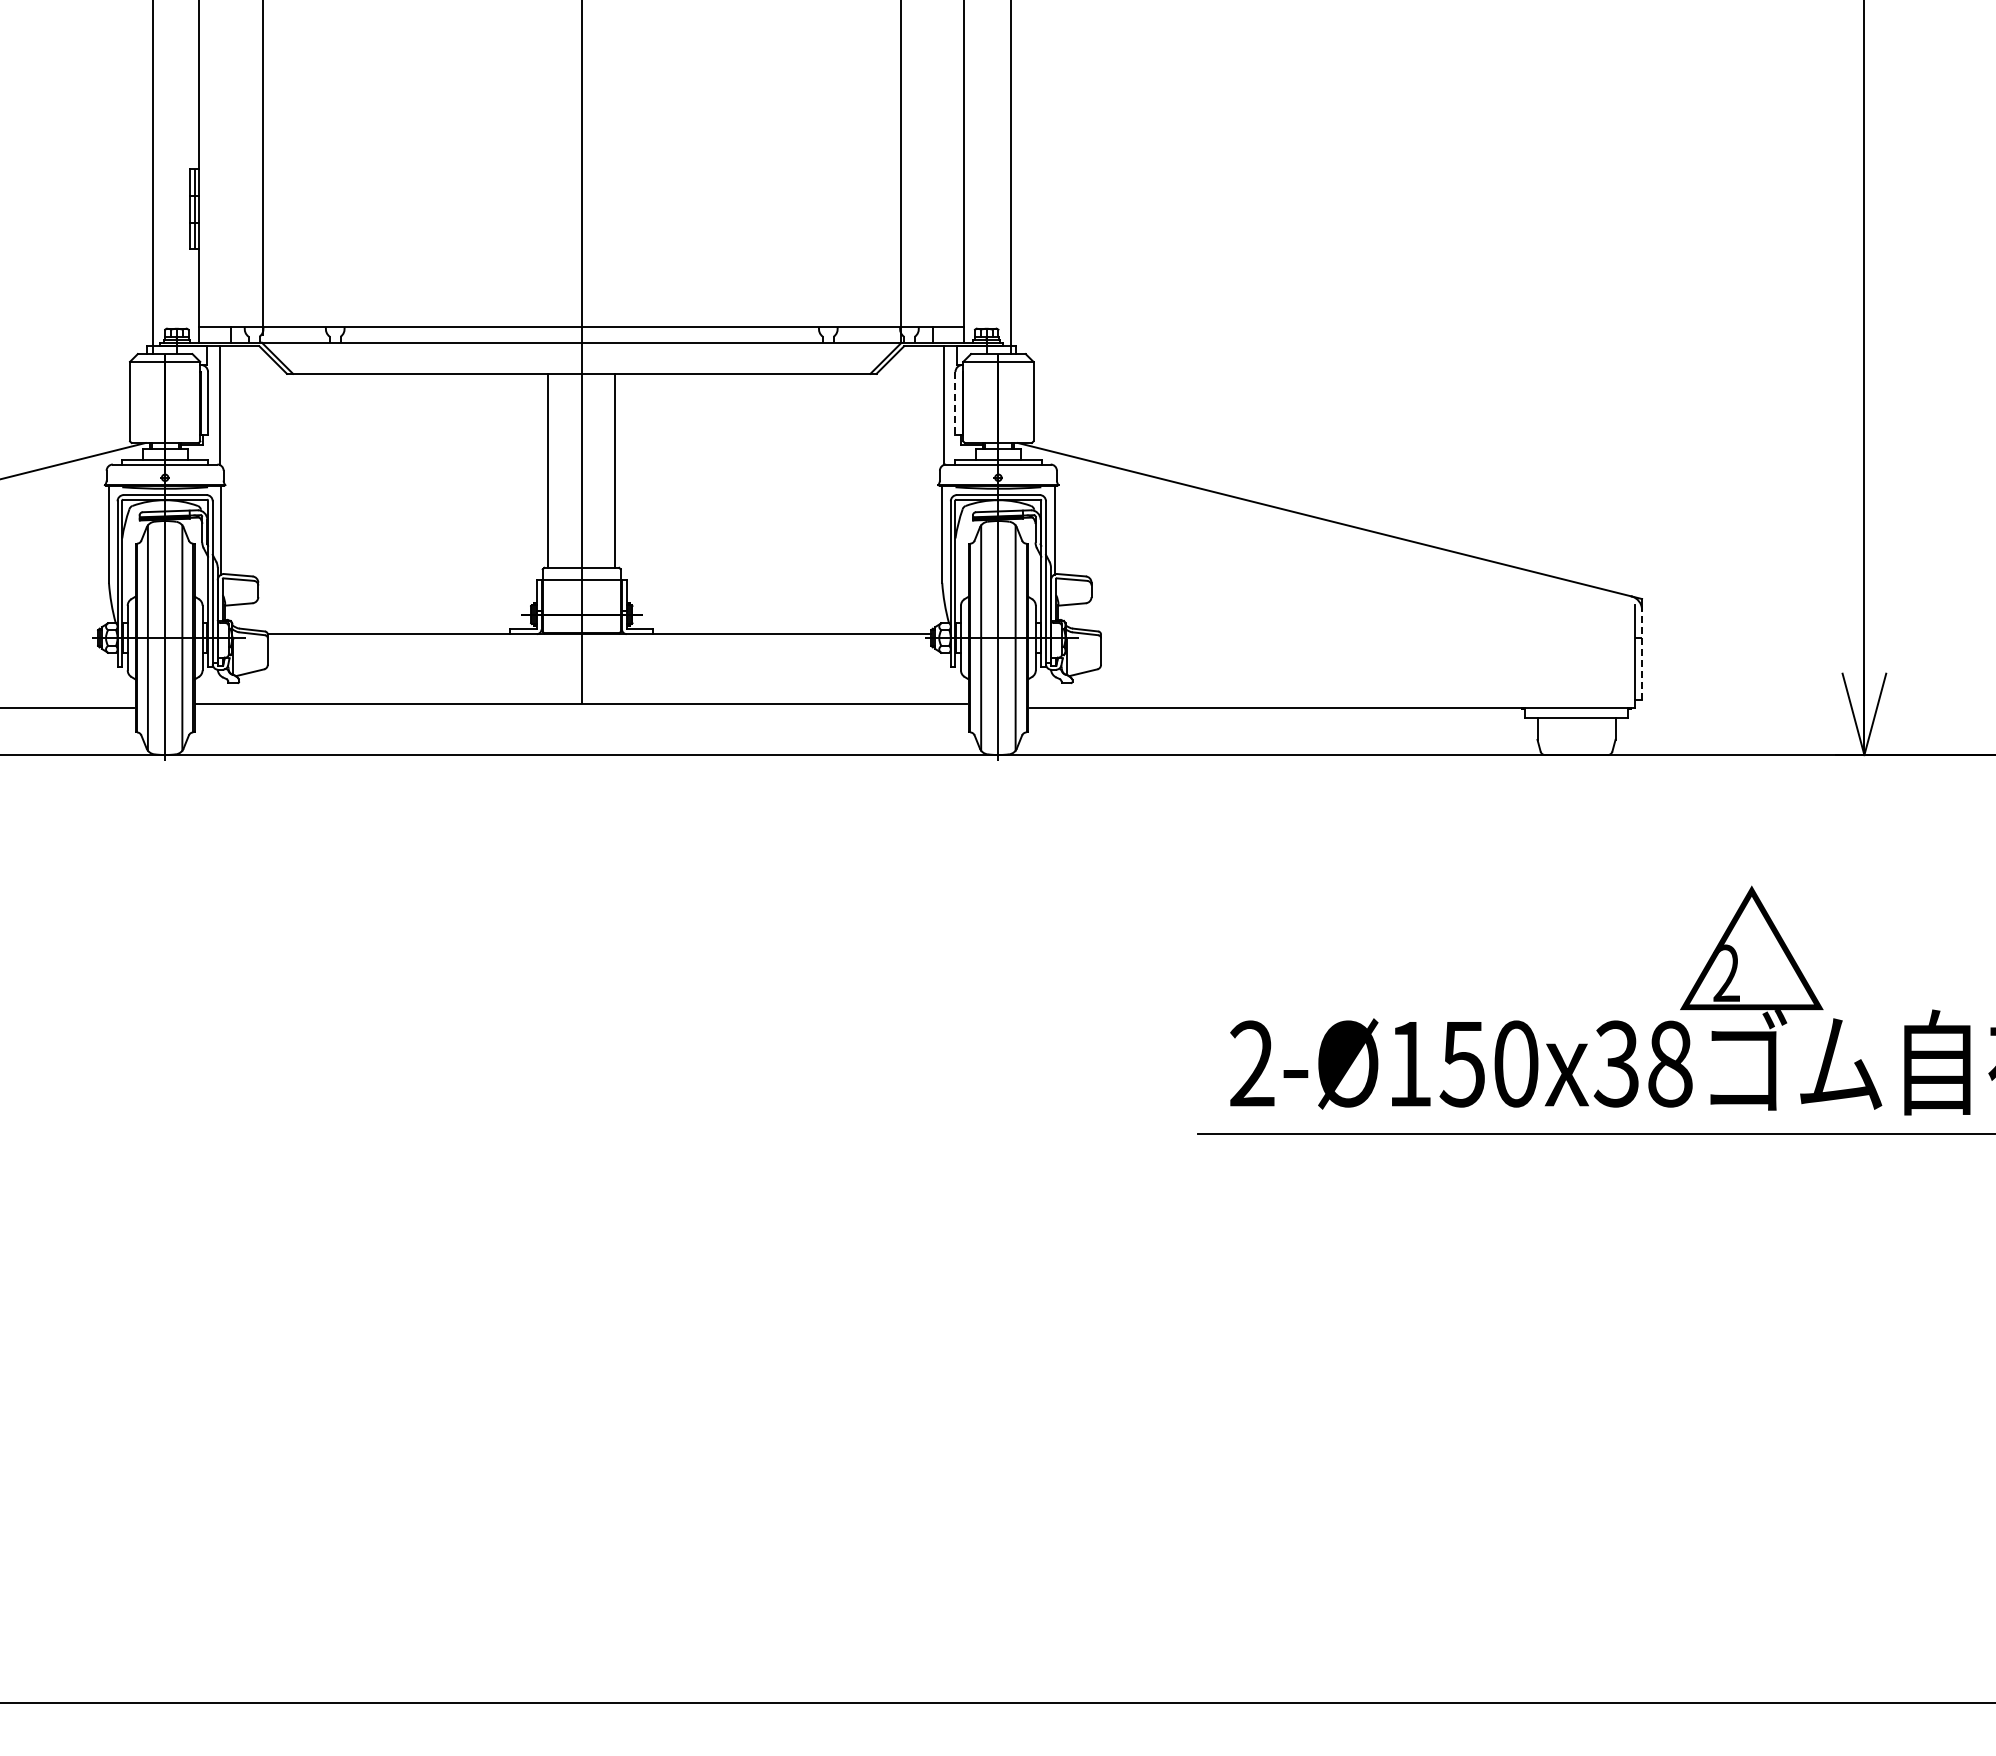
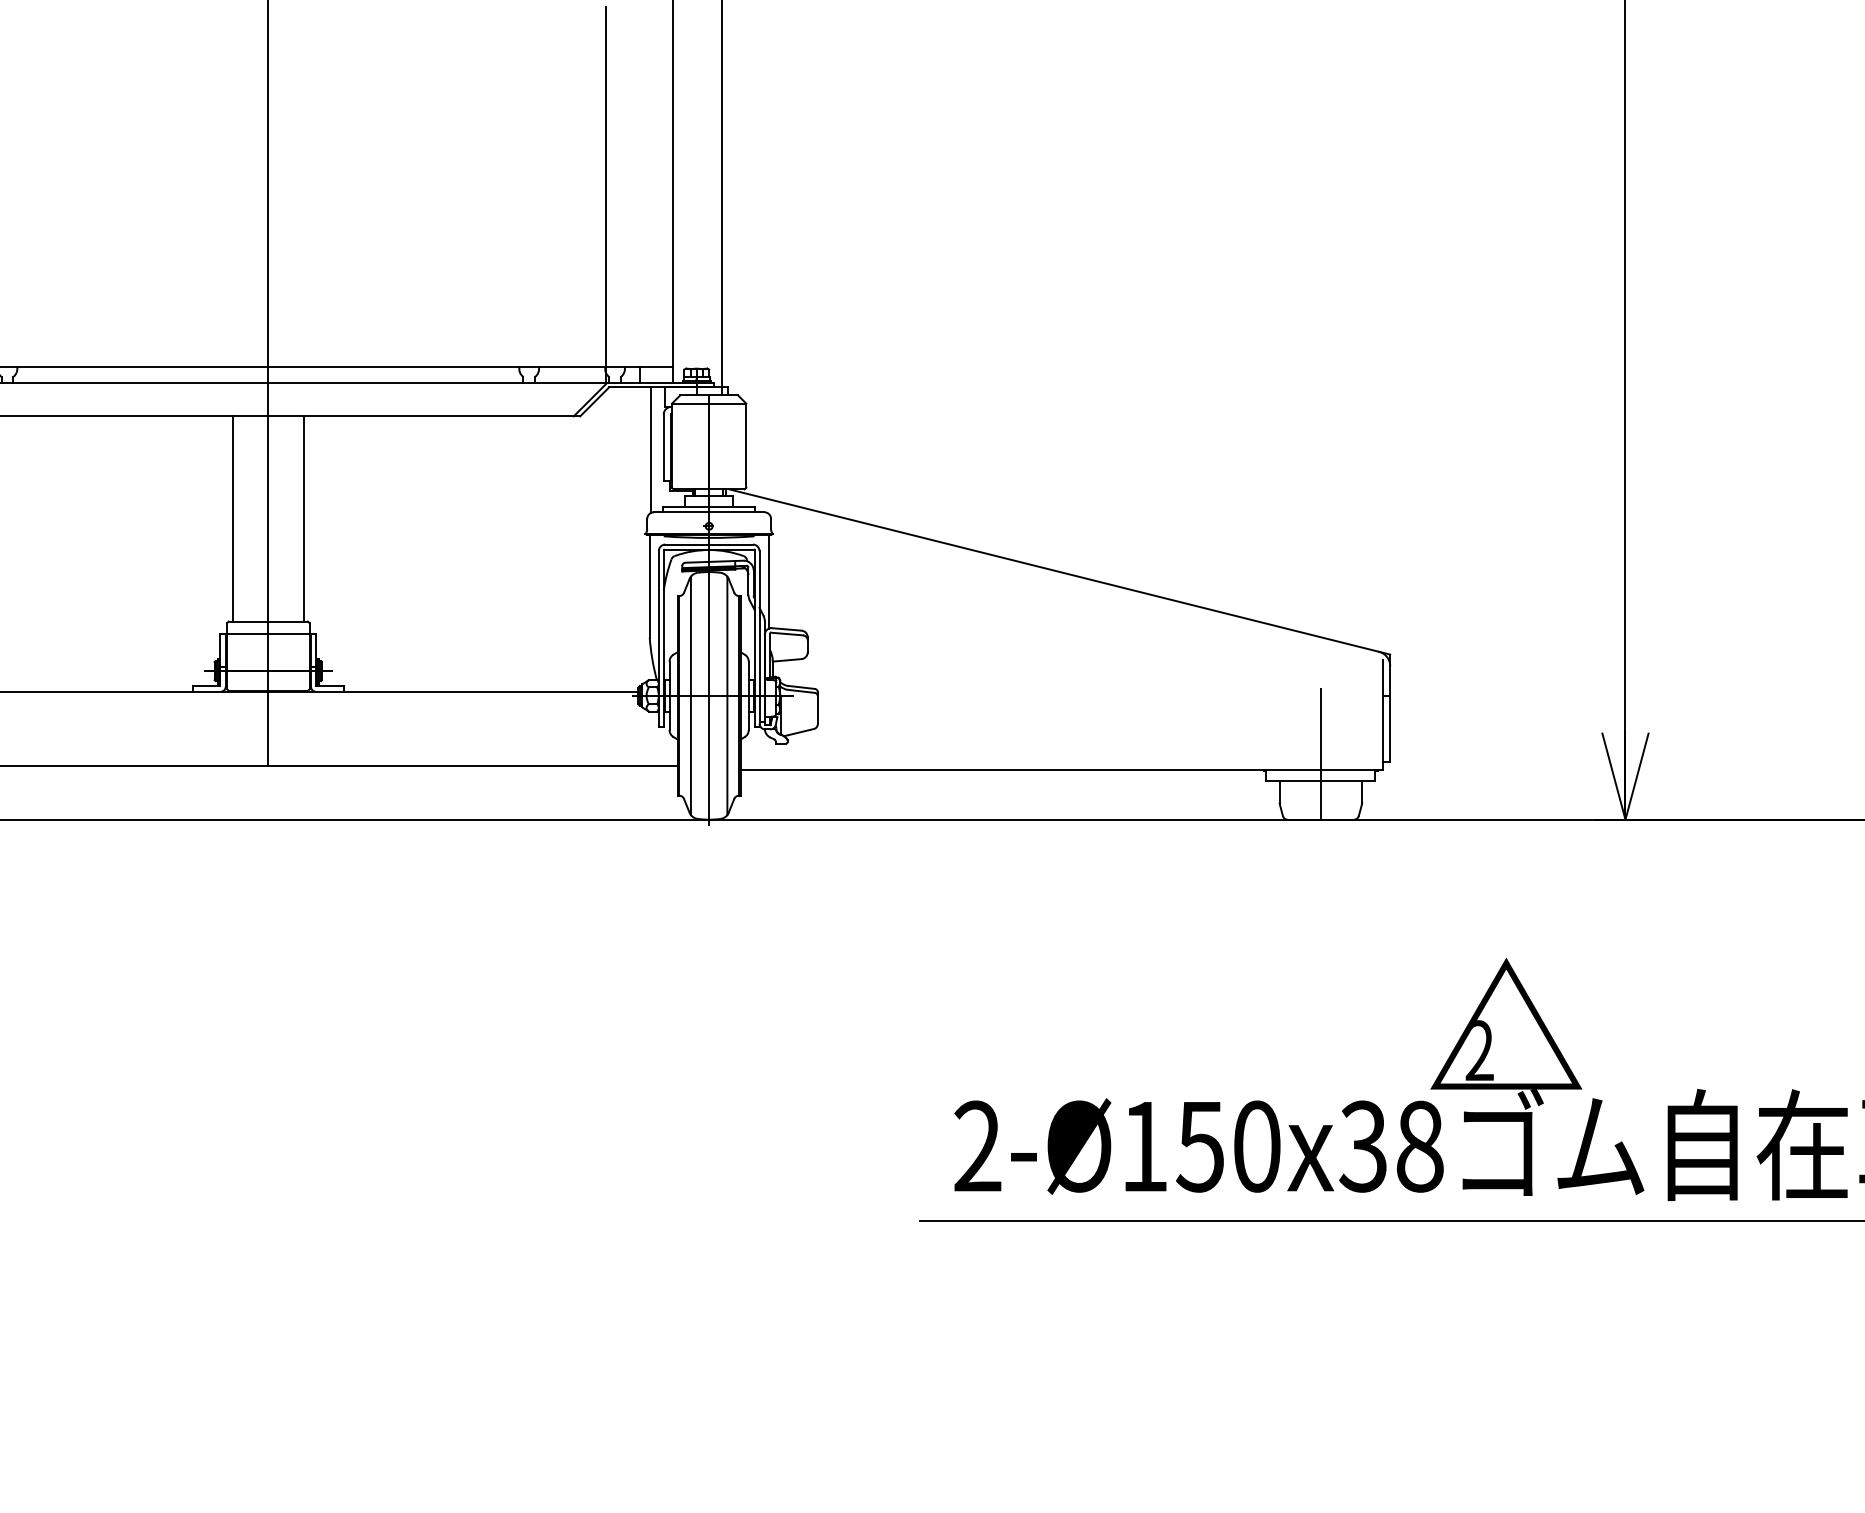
line: (955, 403) -> (663, 447), dashed -> solid
line: (1642, 654) -> (1390, 713), dashed -> solid
line: (1576, 692) -> (1320, 753), added

